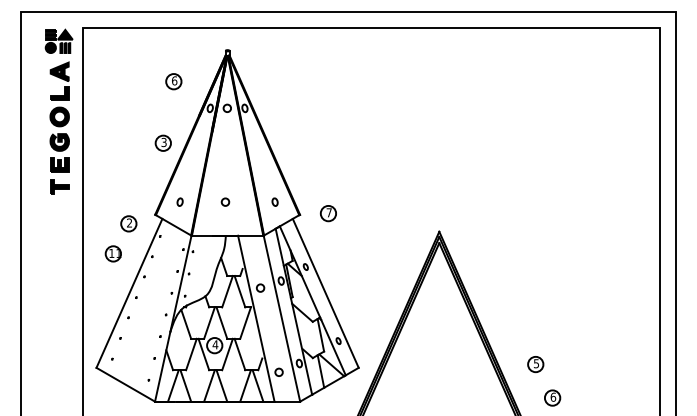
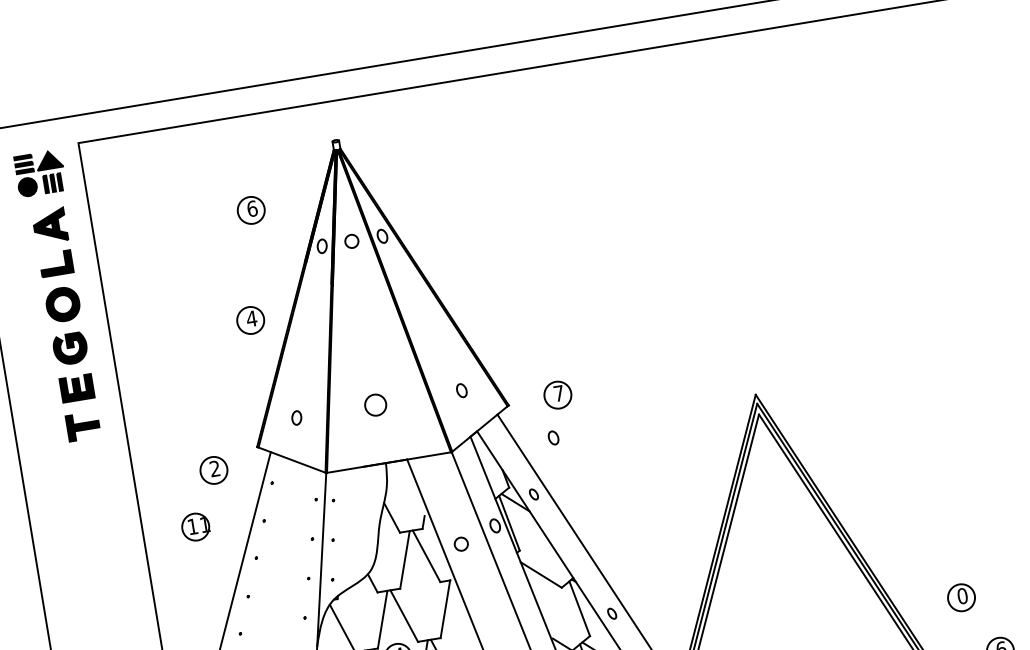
text: (163, 142) -> (250, 319), 3 -> 4
circle: (225, 201) -> (375, 403), size x1.6
part: (321, 236) -> (552, 436), added
text: (536, 363) -> (962, 595), 5 -> 0

